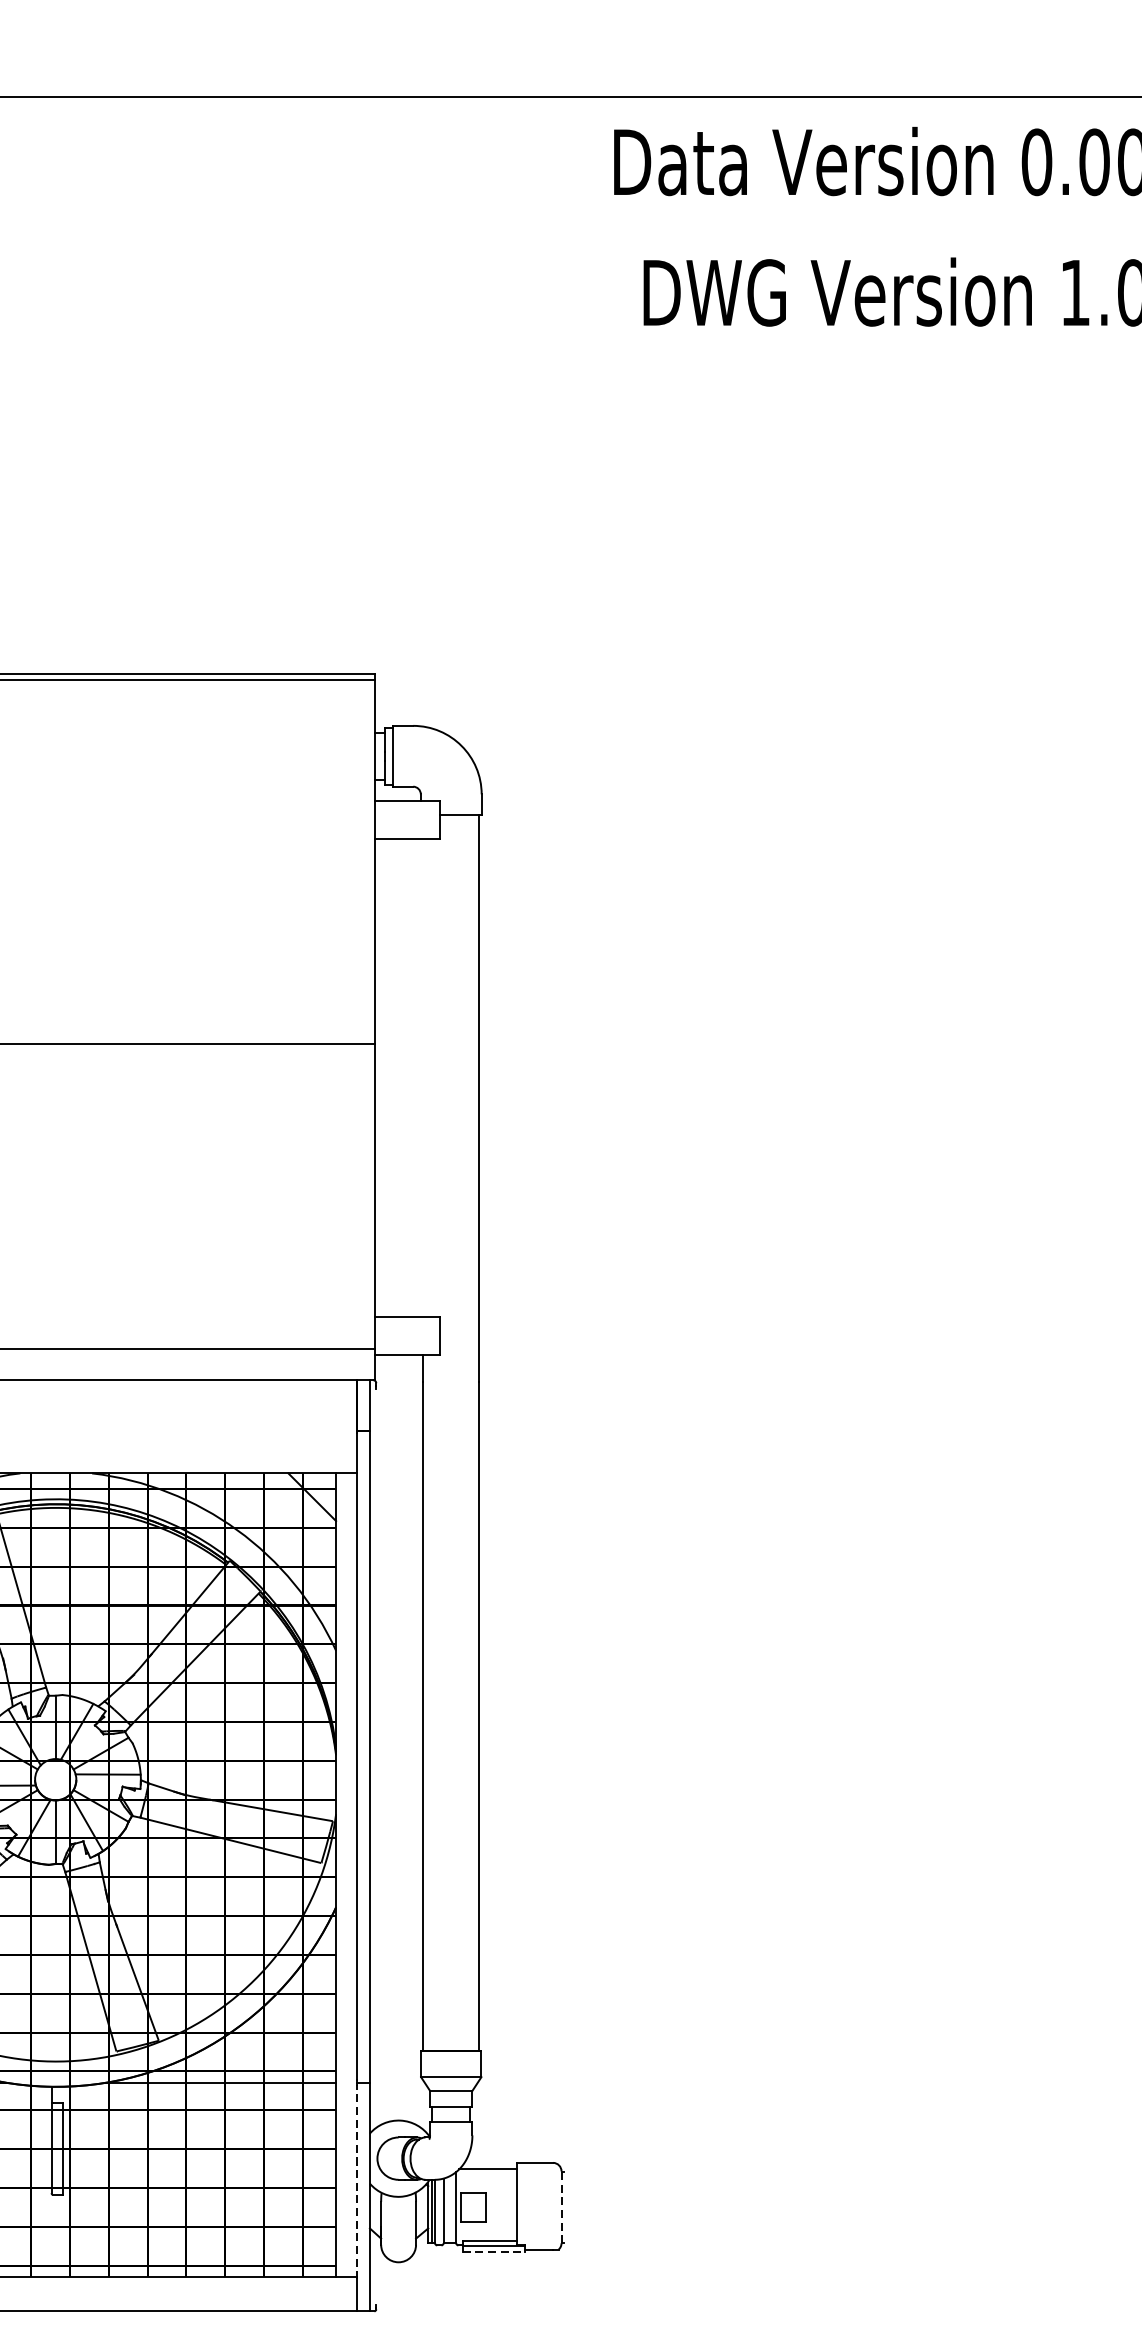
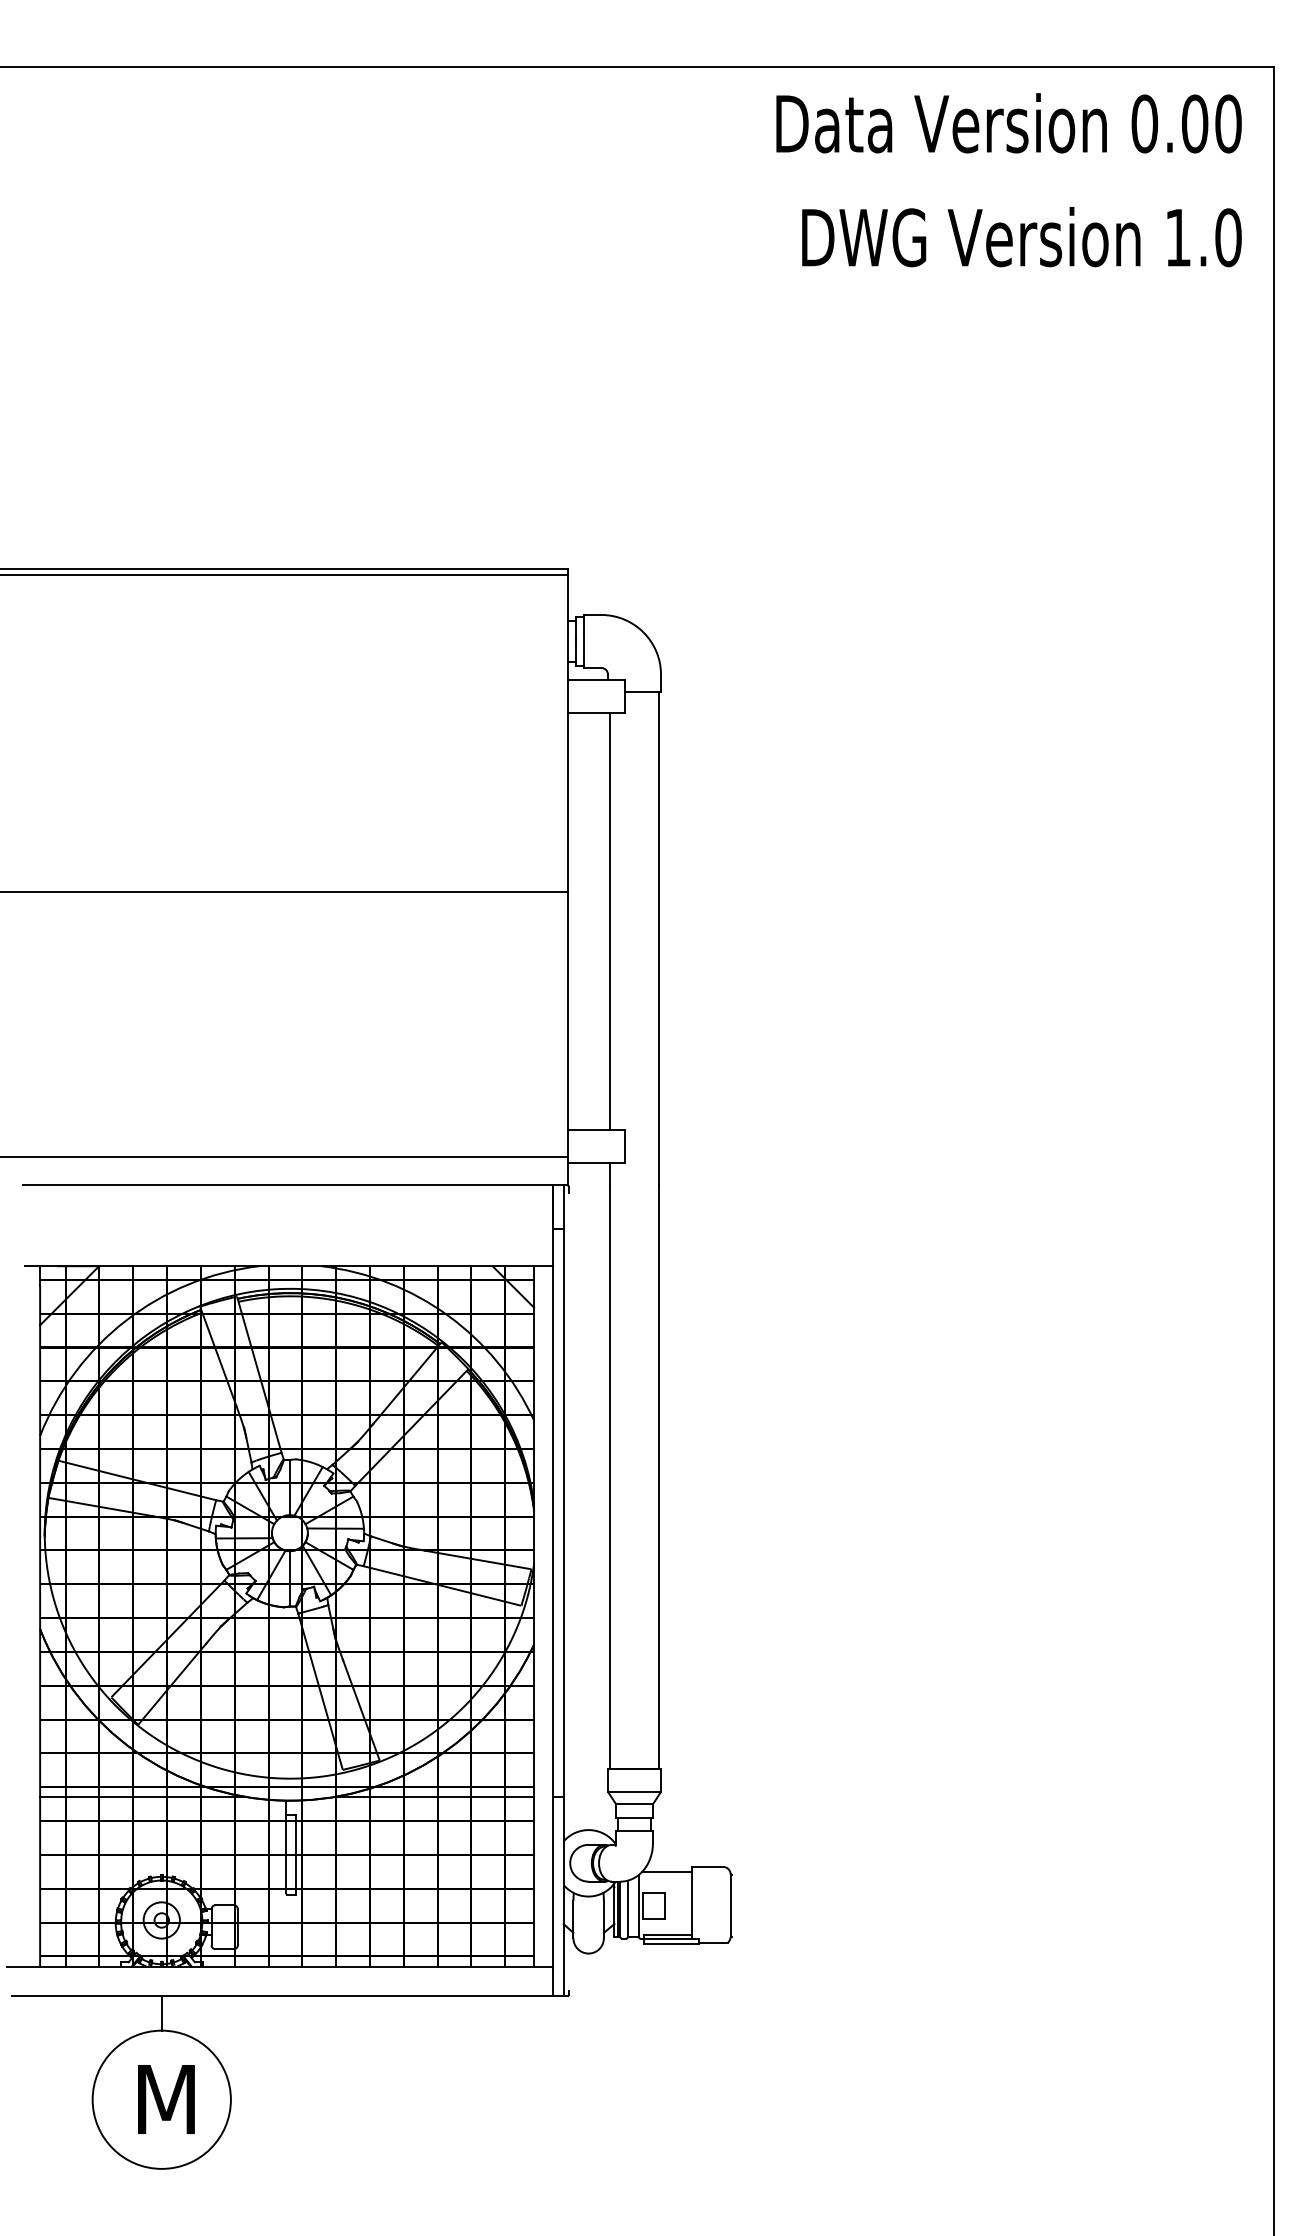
line: (423, 1077) -> (610, 921), added
line: (357, 2181) -> (552, 1883), dashed -> solid
line: (561, 2207) -> (730, 1905), dashed -> solid
line: (494, 2251) -> (672, 1944), dashed -> solid

